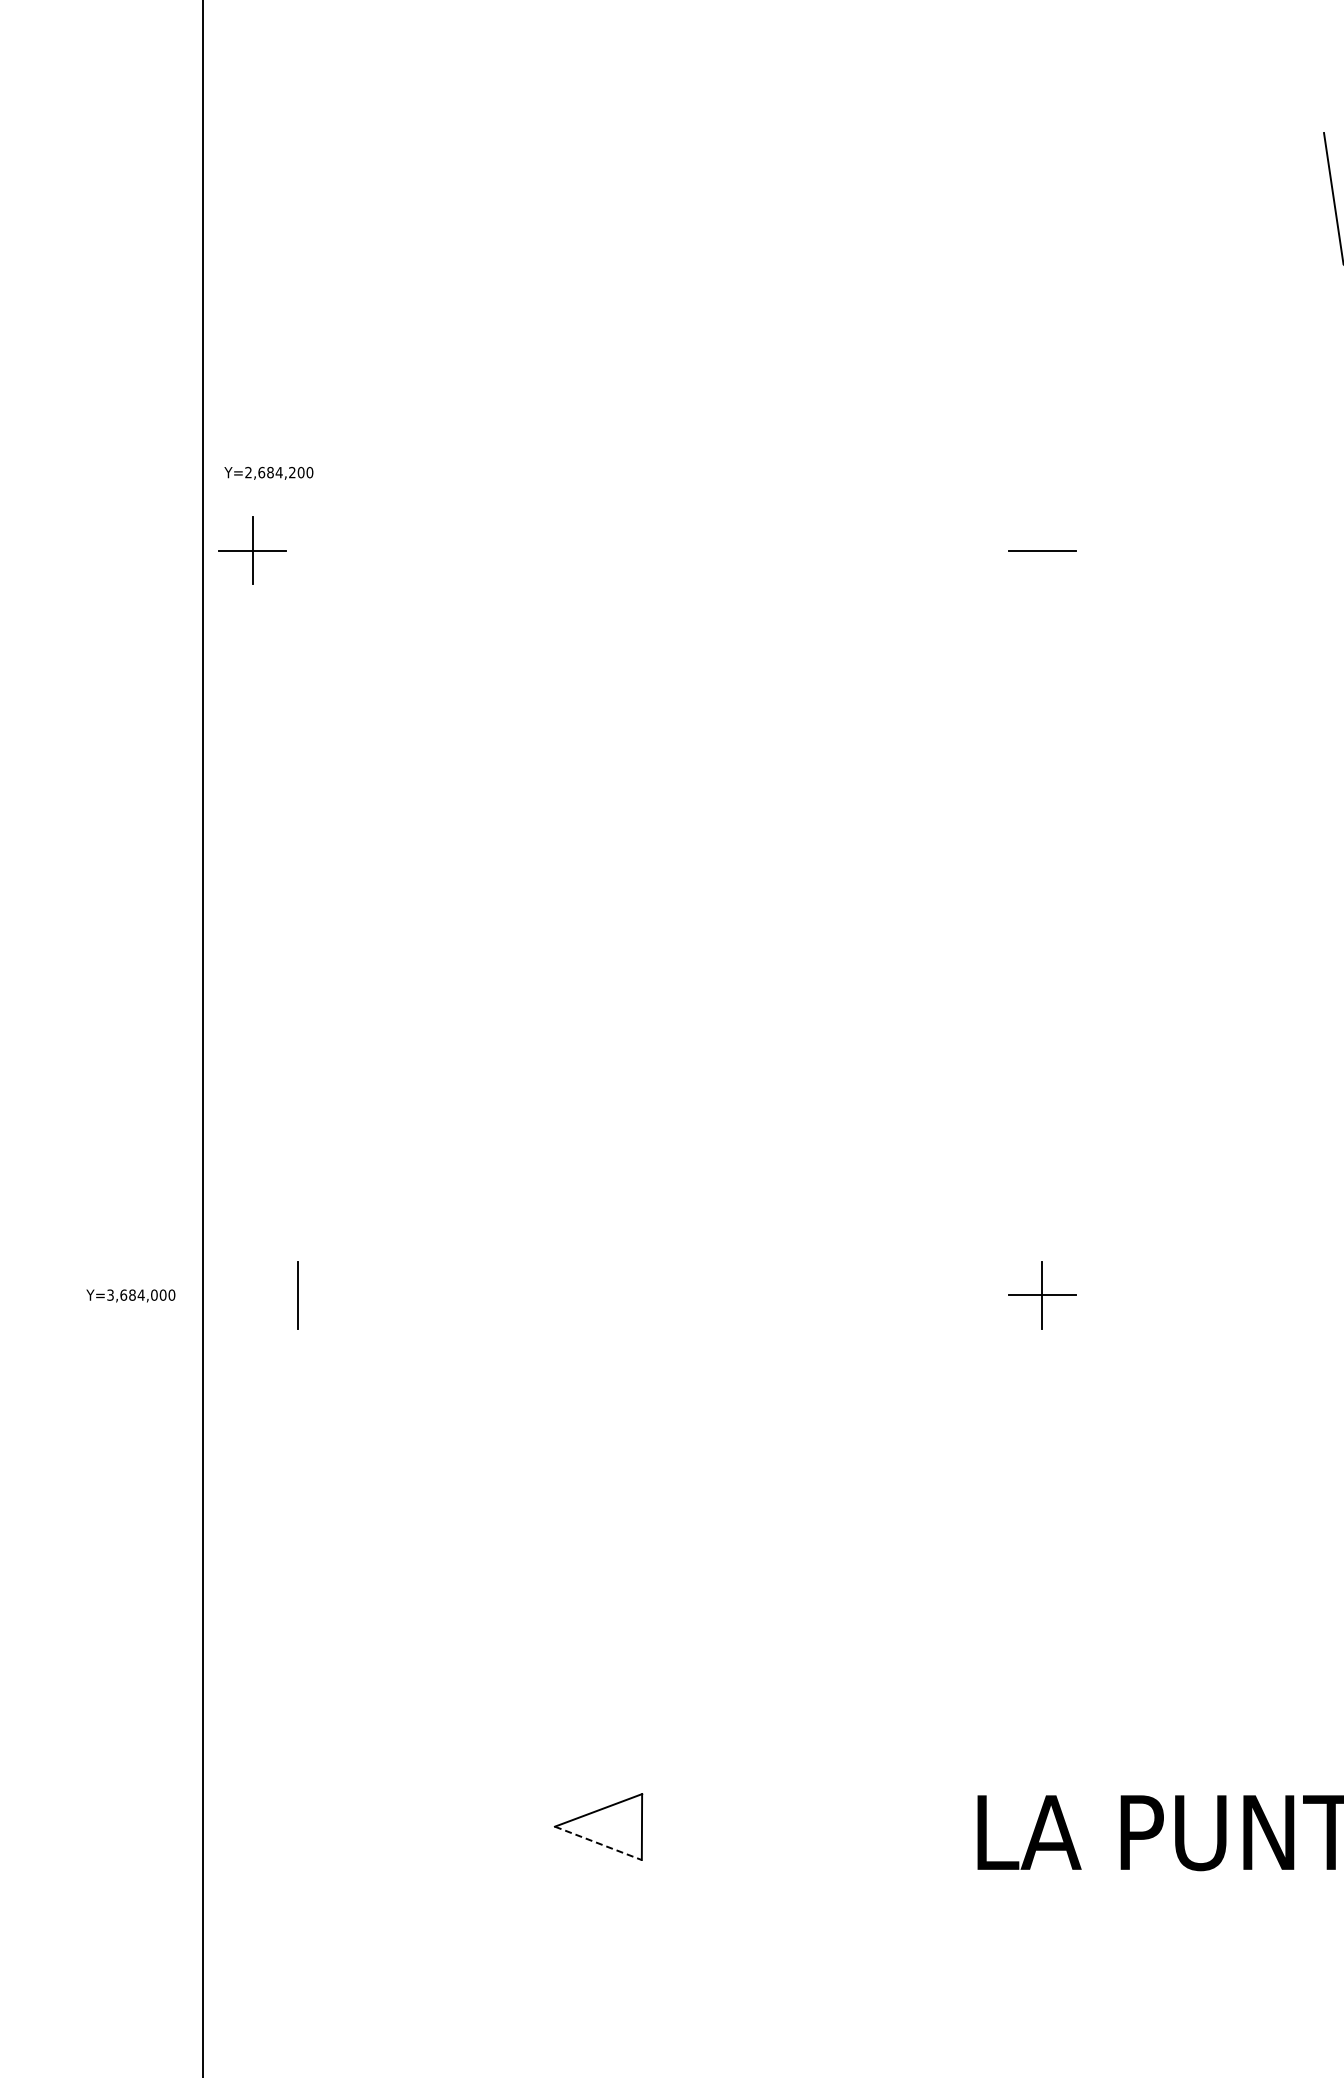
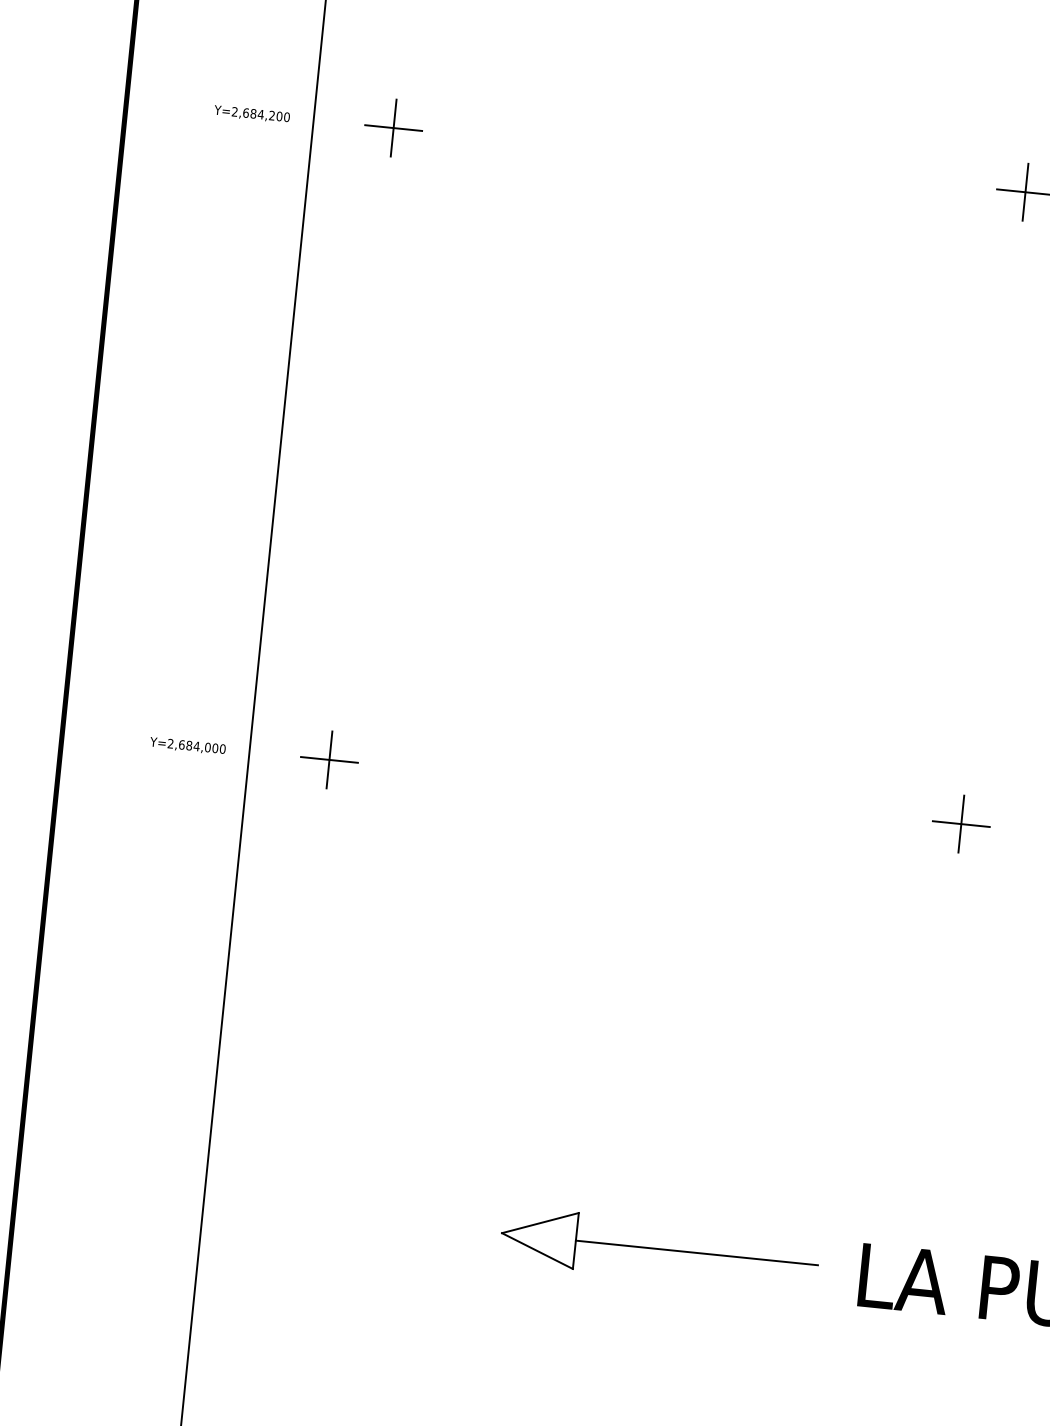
text: (268, 472) -> (251, 113), moved
part: (252, 550) -> (393, 127), moved
line: (1042, 550) -> (1025, 192), added
text: (110, 1295) -> (170, 744), Y=3,684,000 -> Y=2,684,000
line: (297, 1295) -> (329, 760), added
line: (784, 1826) -> (696, 1252), added
line: (598, 1843) -> (537, 1251), dashed -> solid

